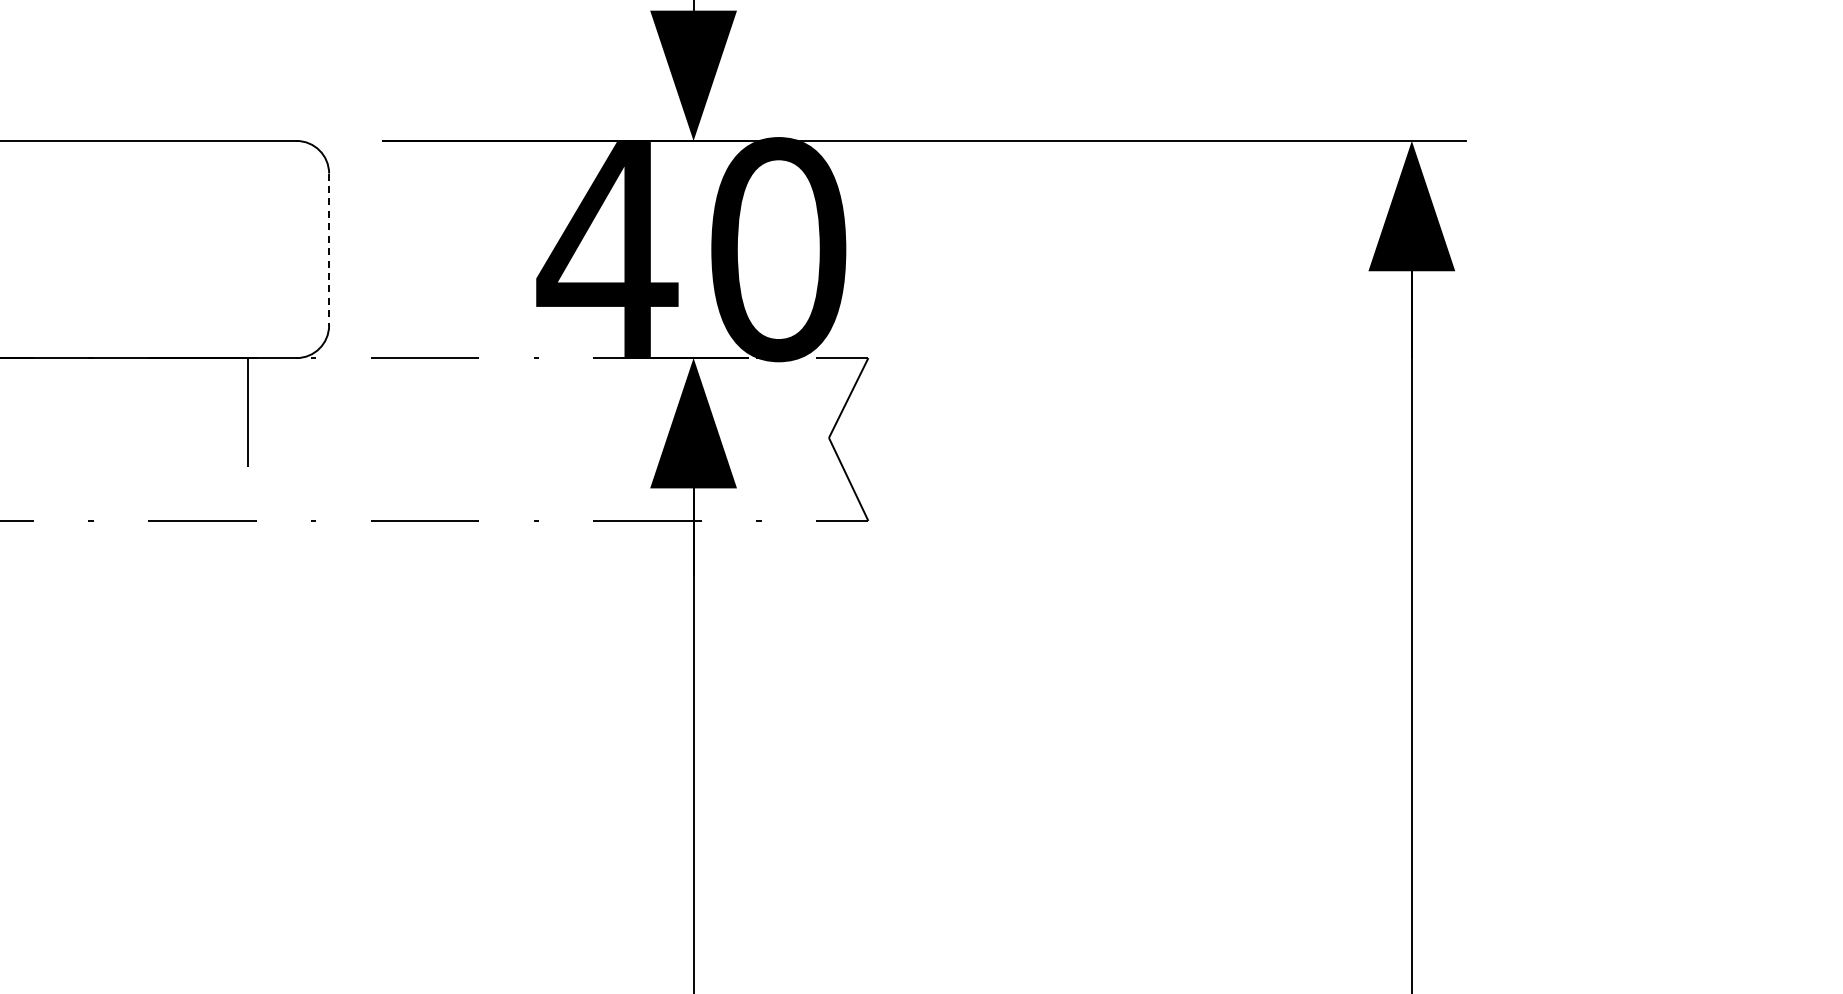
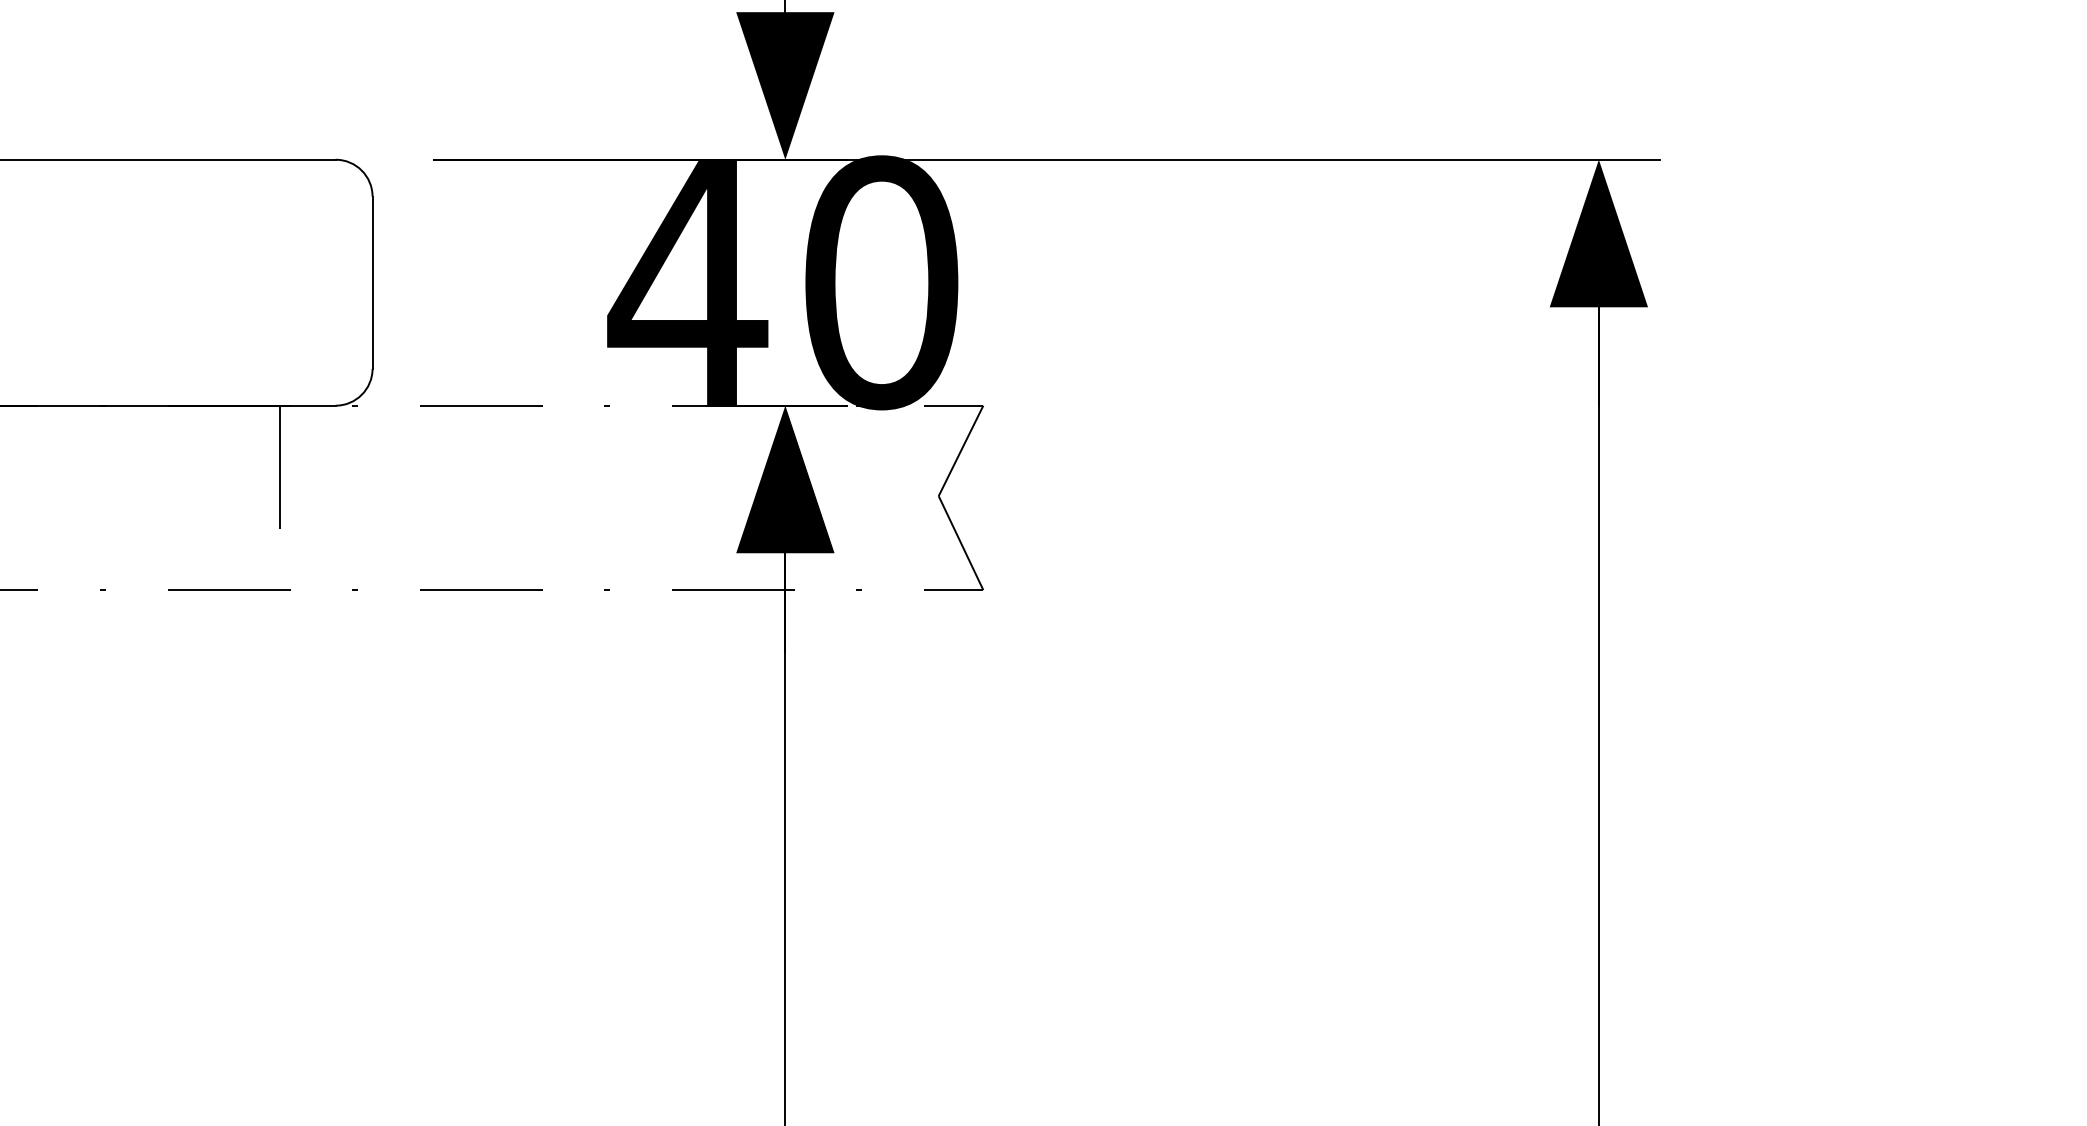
line: (329, 250) -> (373, 283), dashed -> solid

